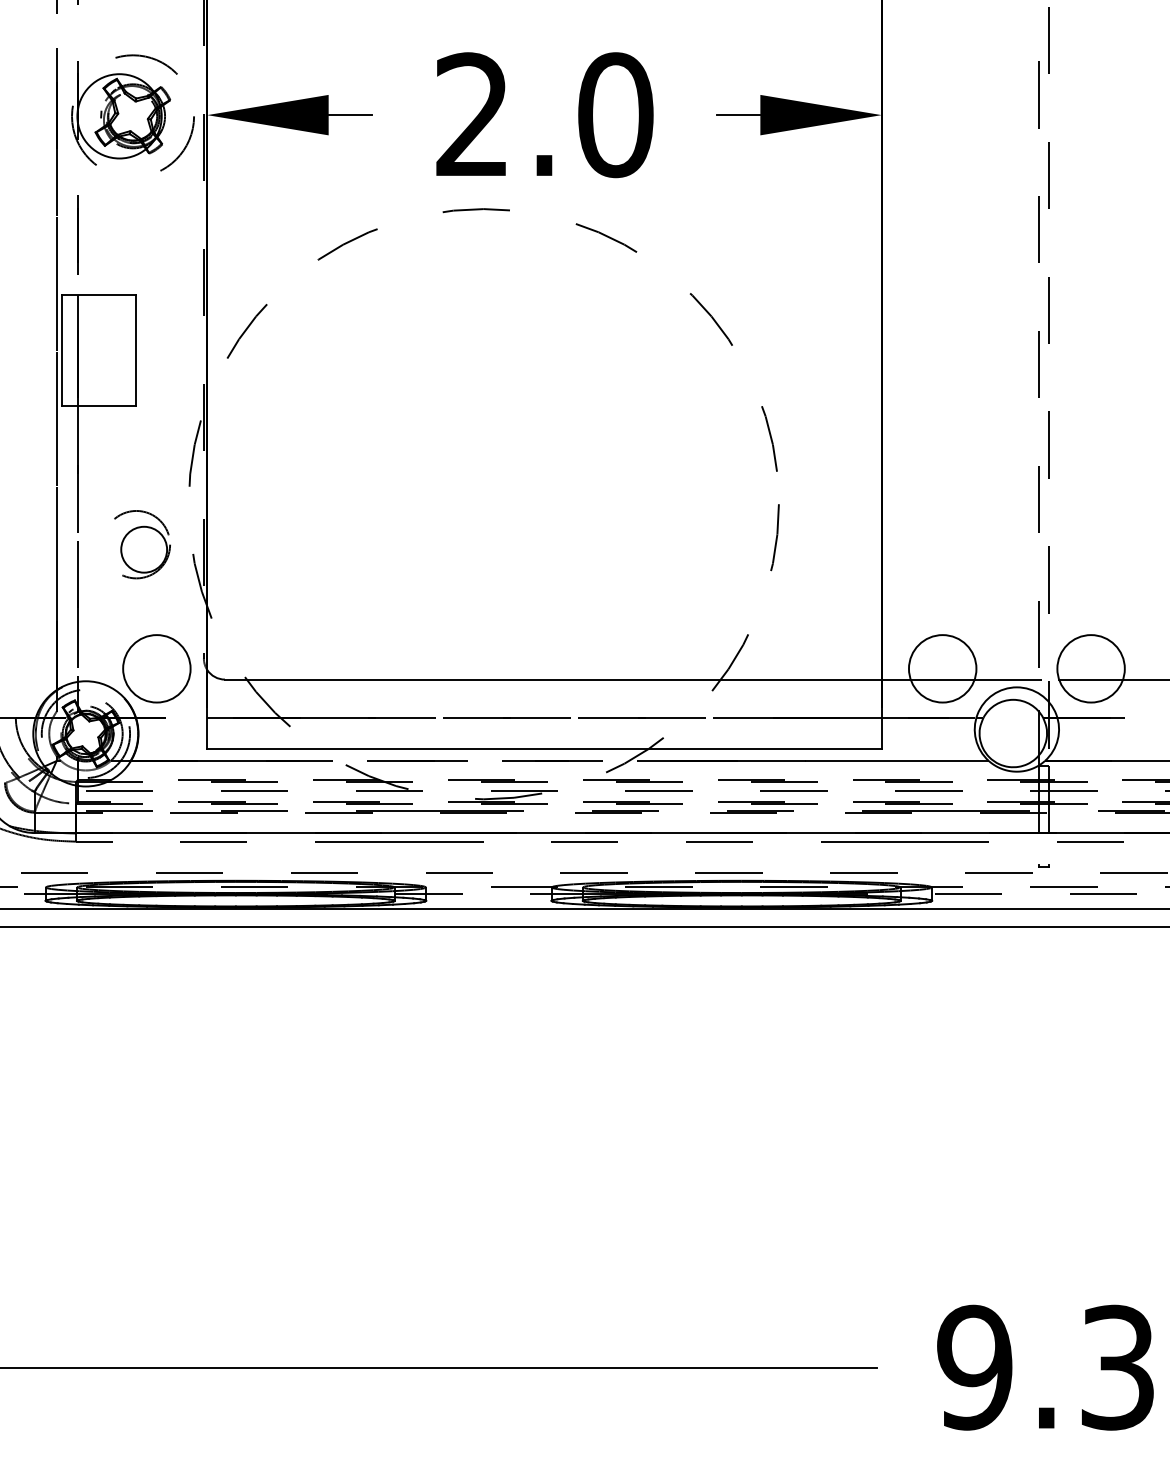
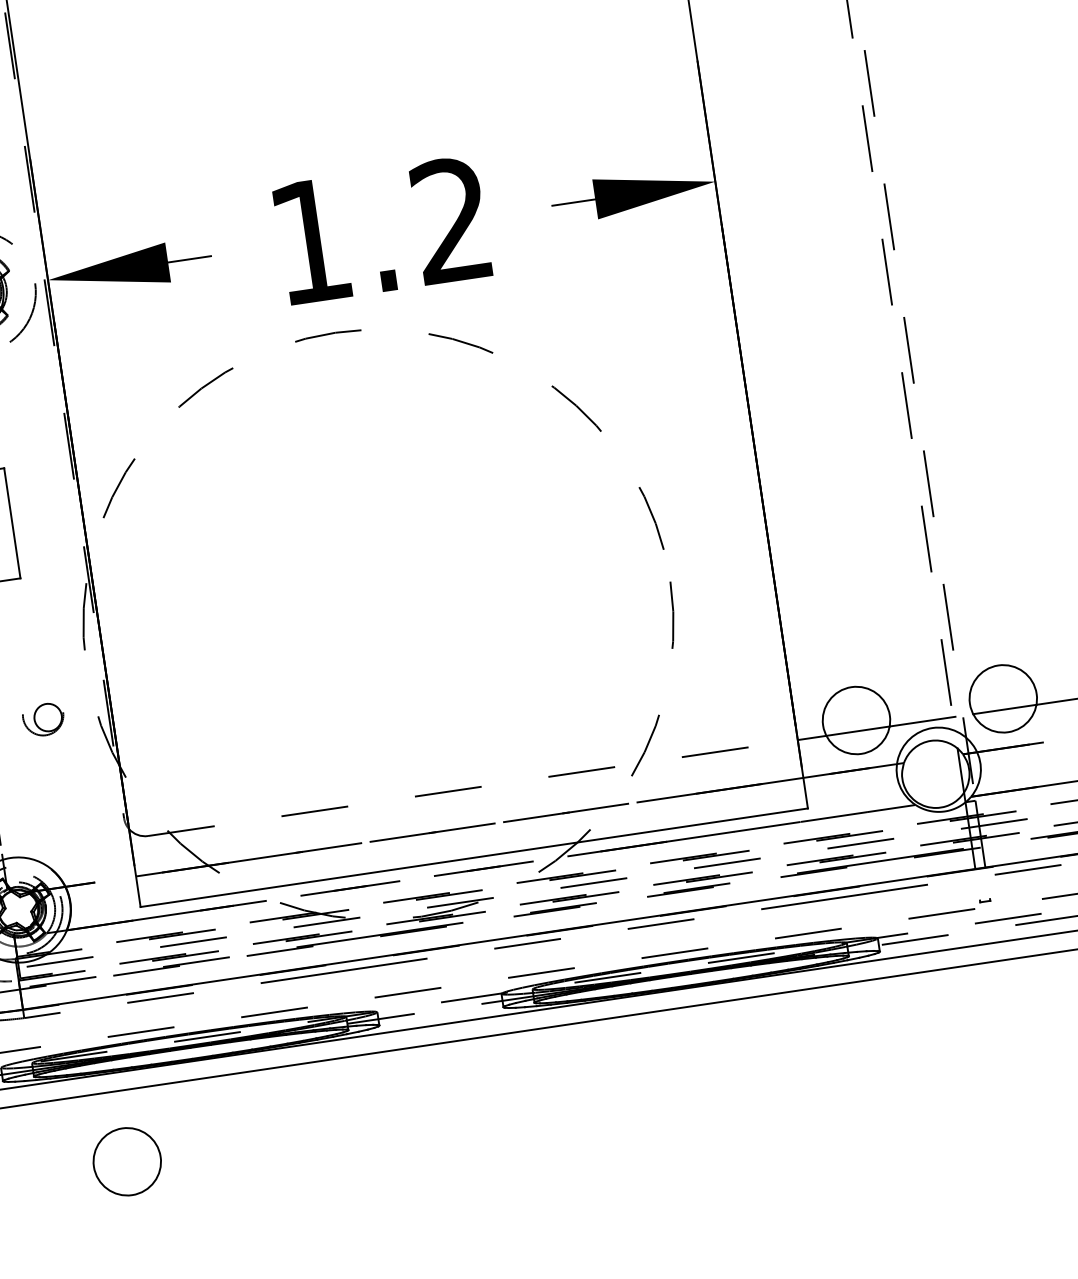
text: (544, 115) -> (381, 231), 2.0 -> 1.2
part: (142, 544) -> (46, 714), size x0.6
circle: (156, 668) -> (126, 1161), moved
line: (553, 679) -> (473, 787), solid -> dashed

